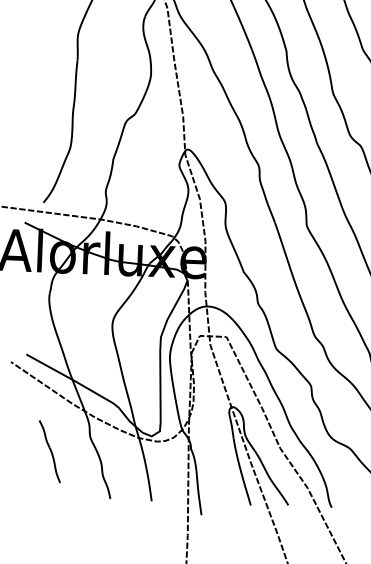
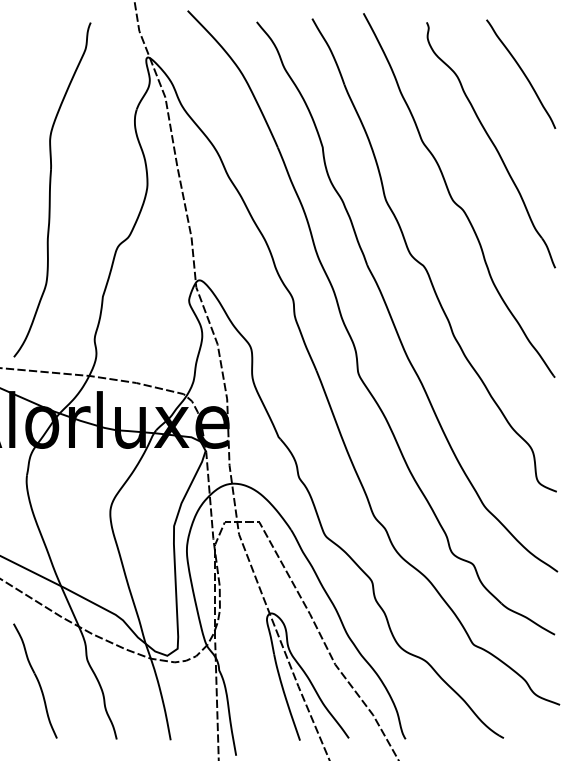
part: (49, 451) -> (35, 680), size x1.43

